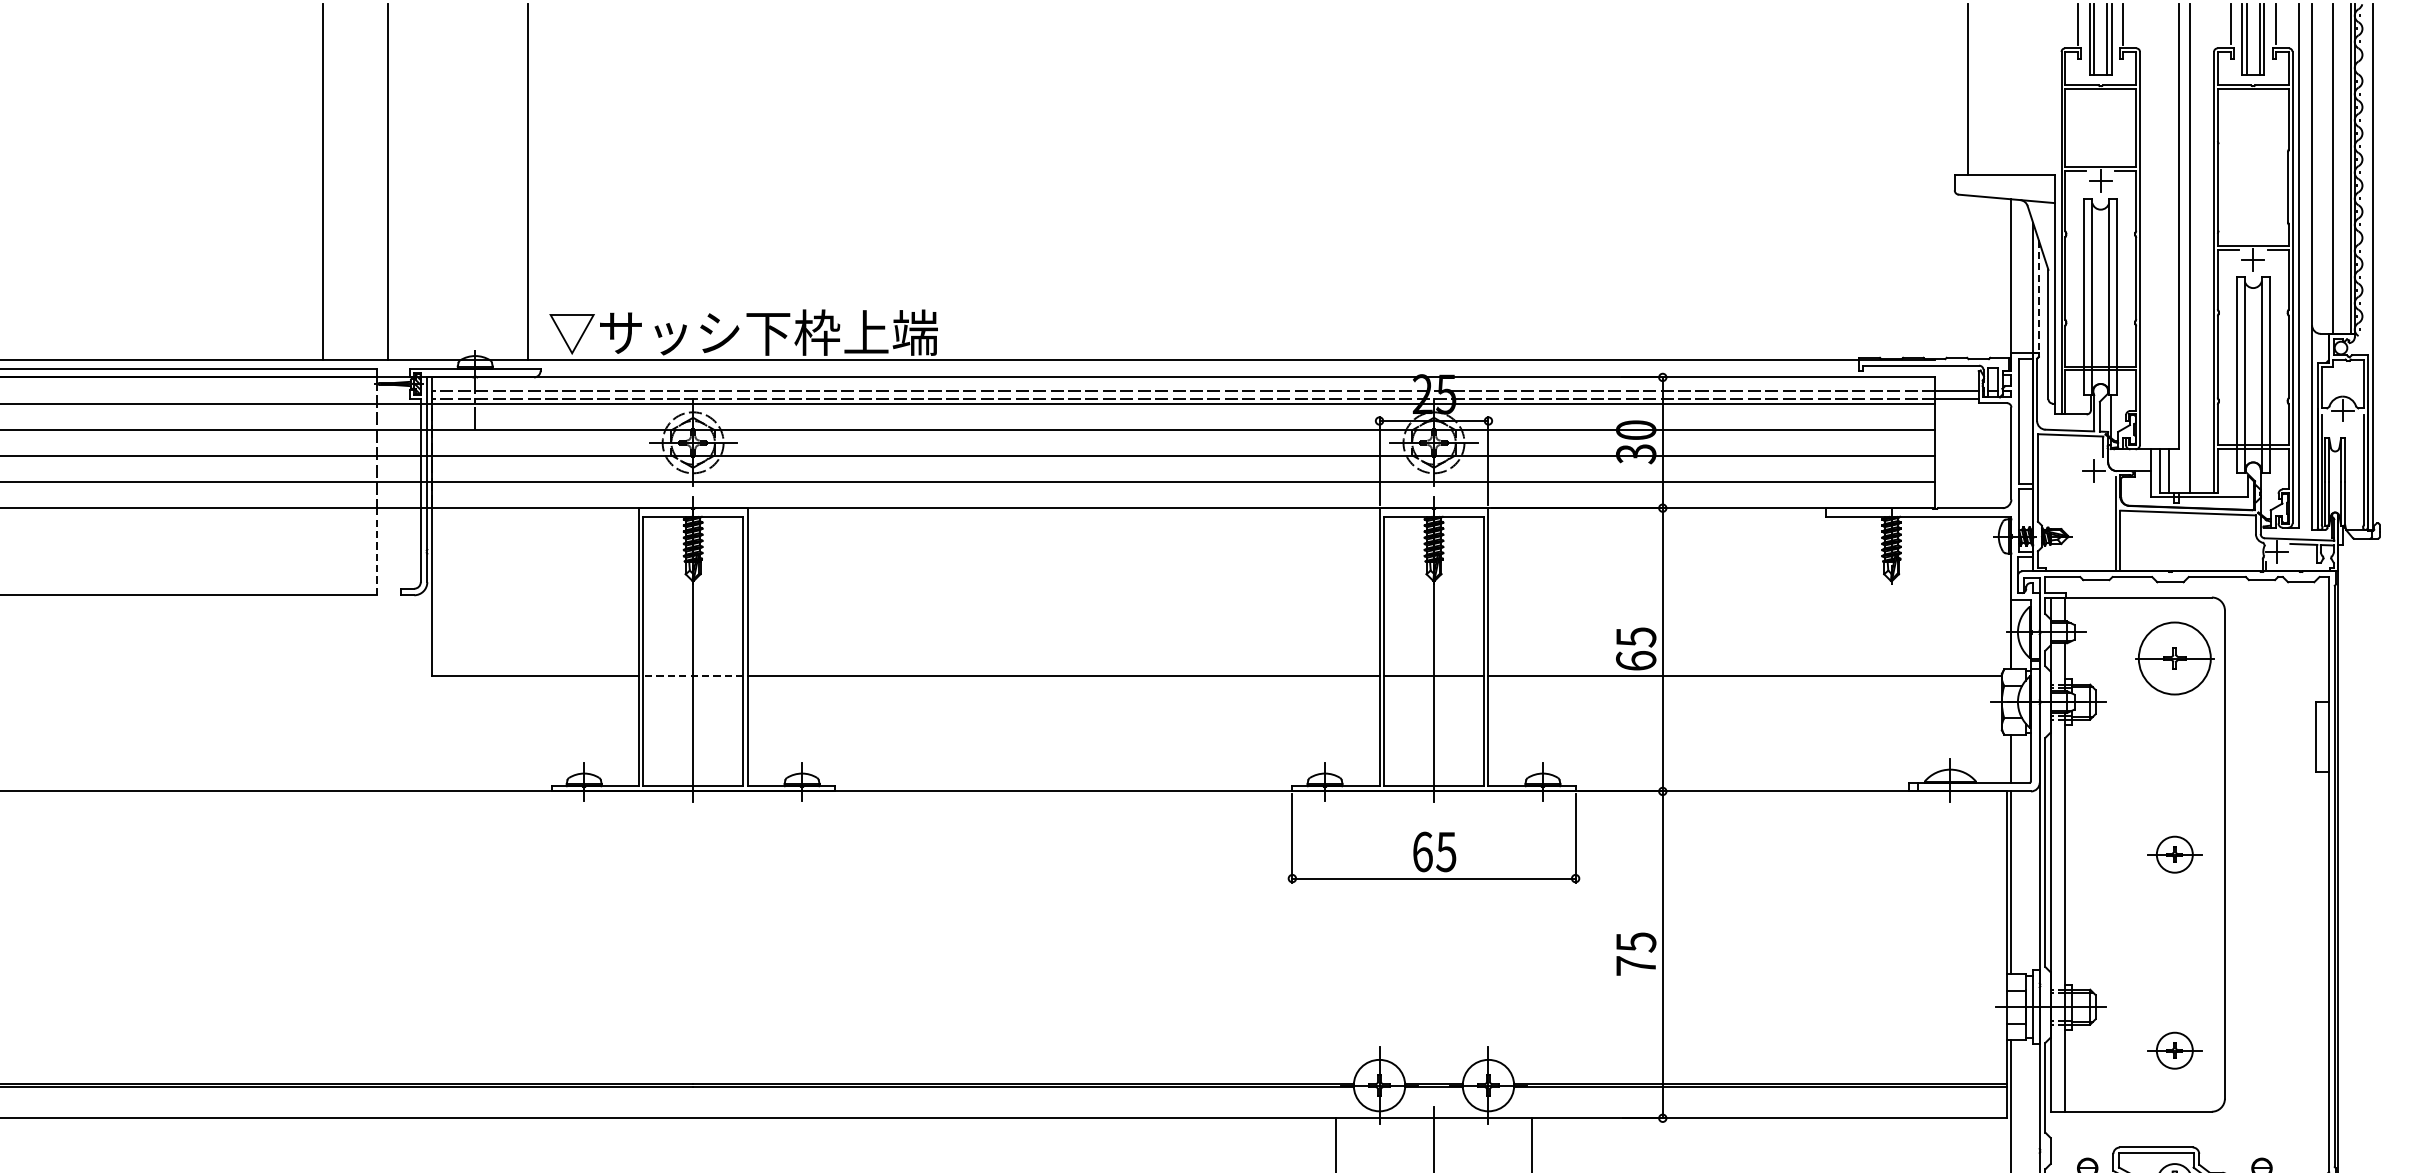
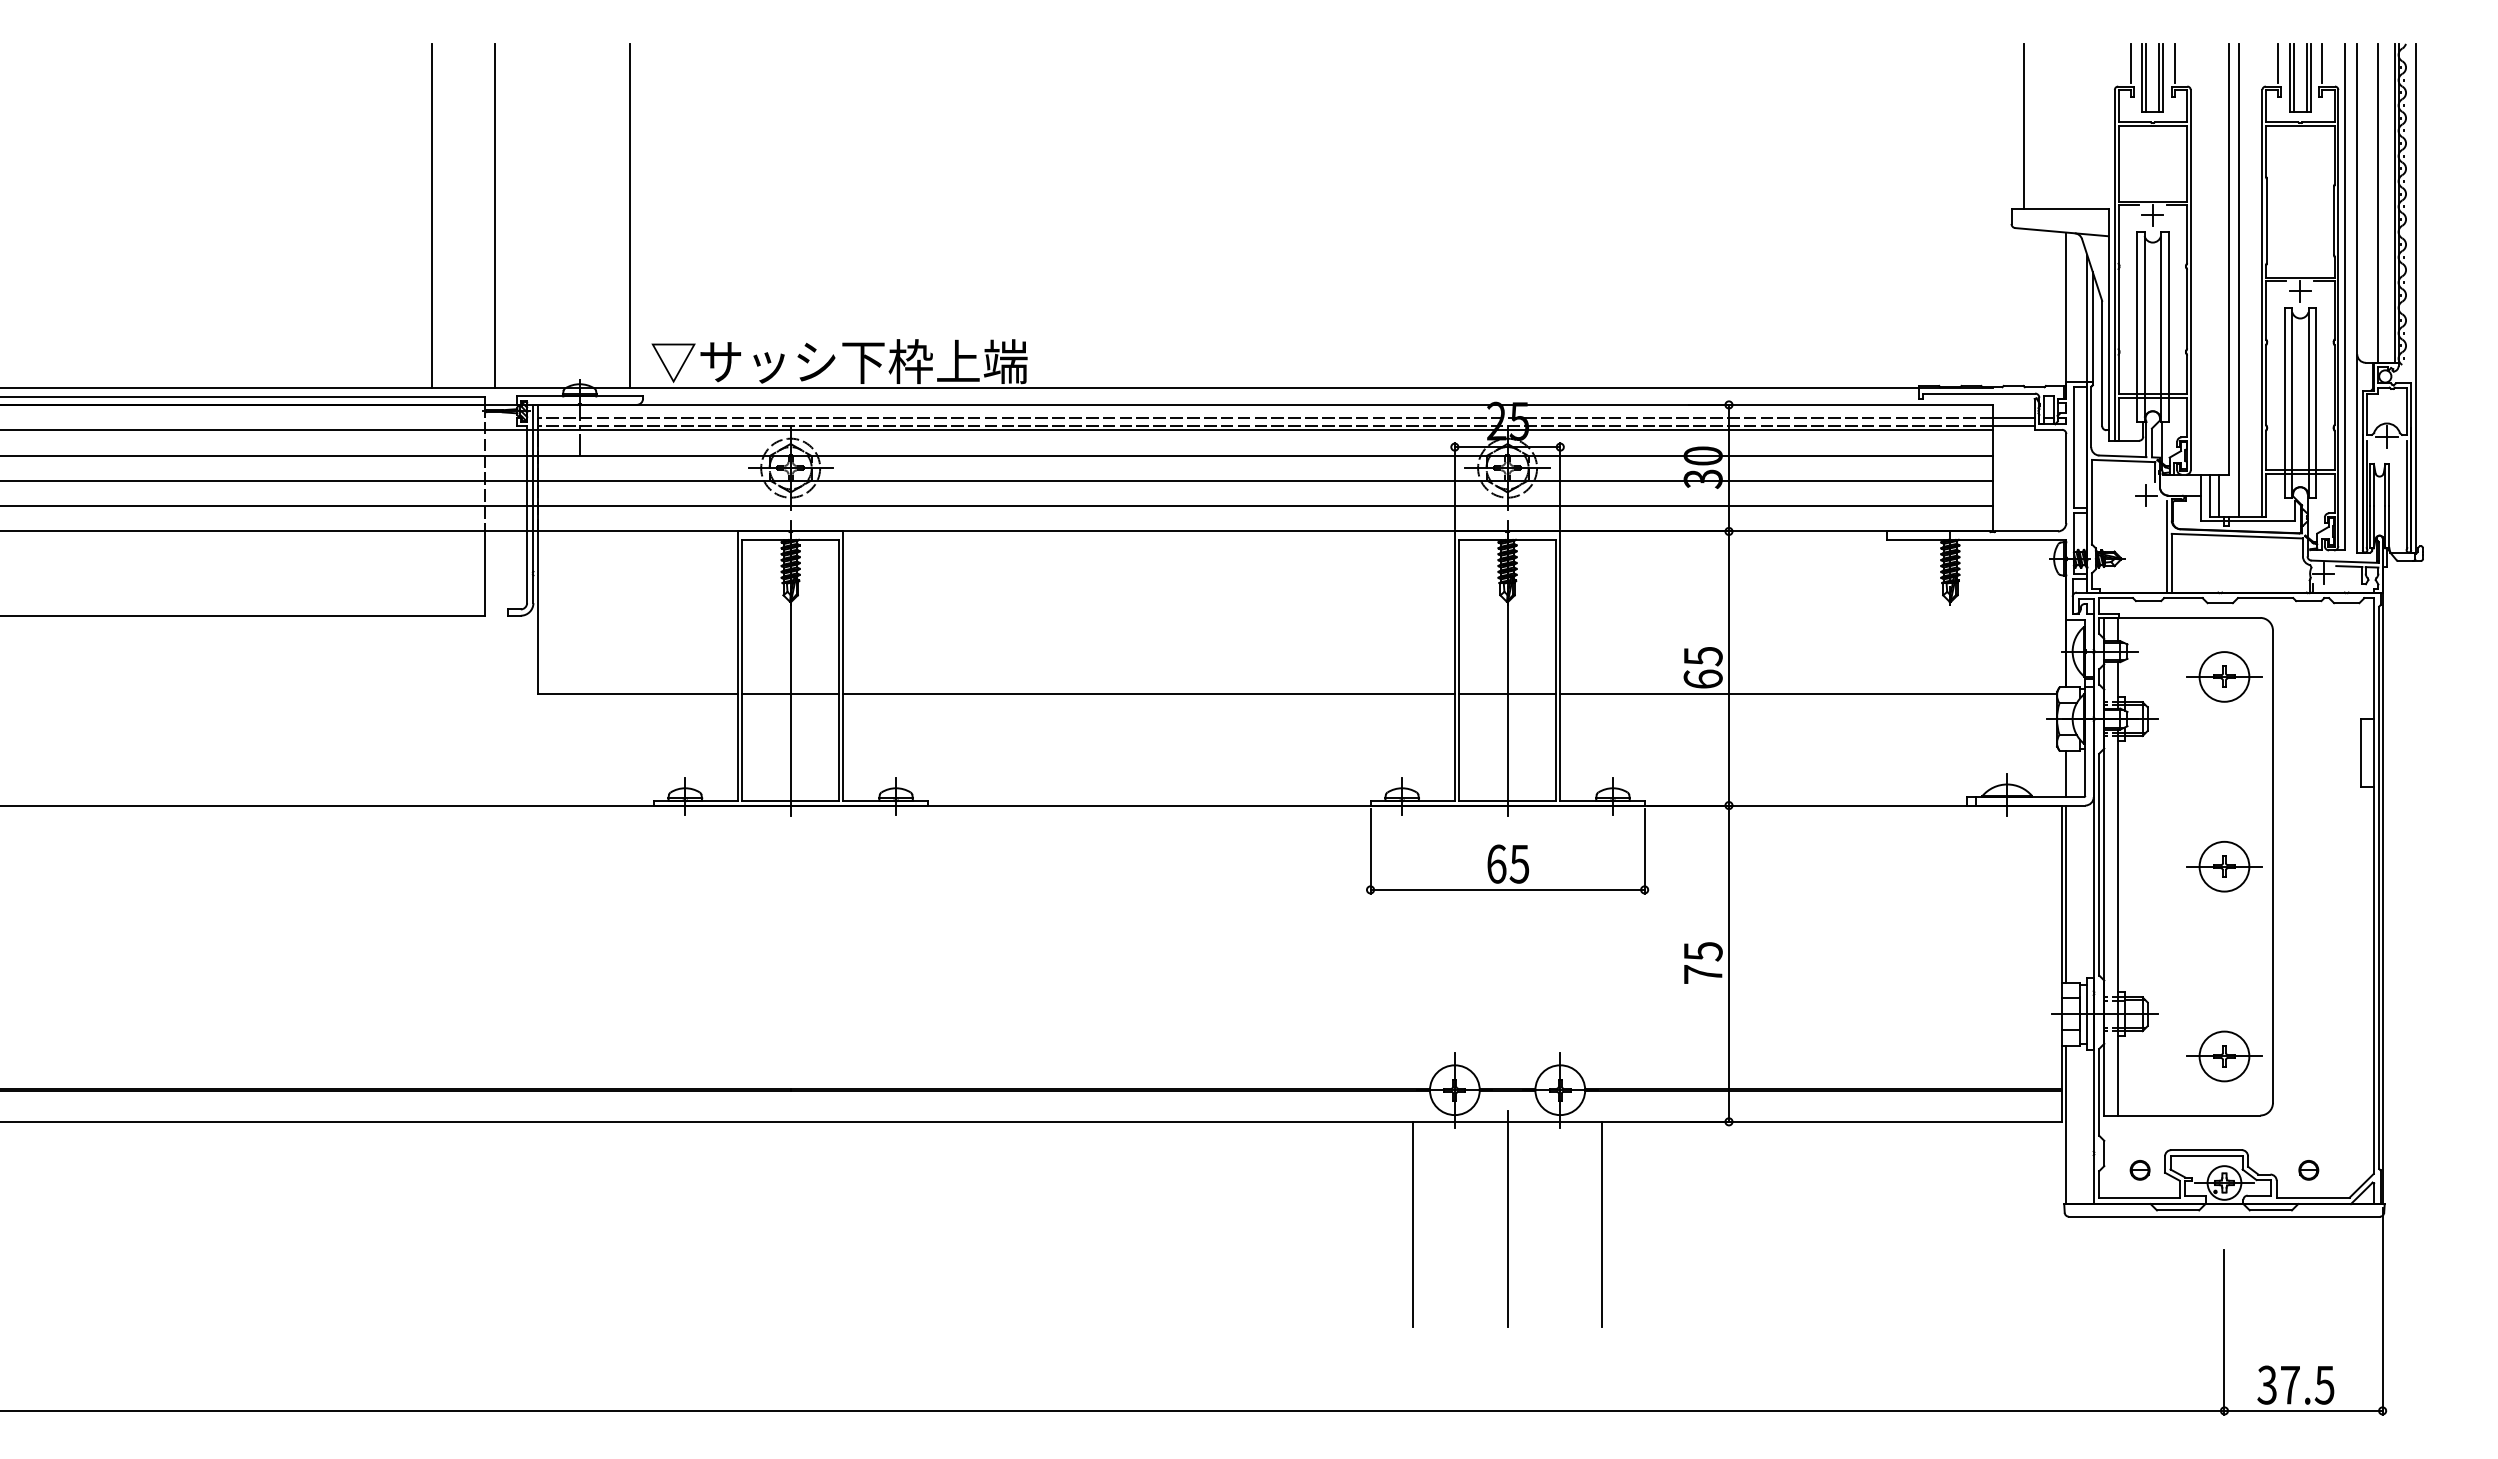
line: (2038, 297) -> (2092, 327), dashed -> solid
line: (376, 552) -> (484, 574), dashed -> solid
circle: (2174, 658) -> (2224, 676), size x0.71
line: (692, 675) -> (790, 693), dashed -> solid
part: (2174, 854) -> (2224, 866), size x1.43
part: (2174, 1050) -> (2224, 1056), size x1.43

